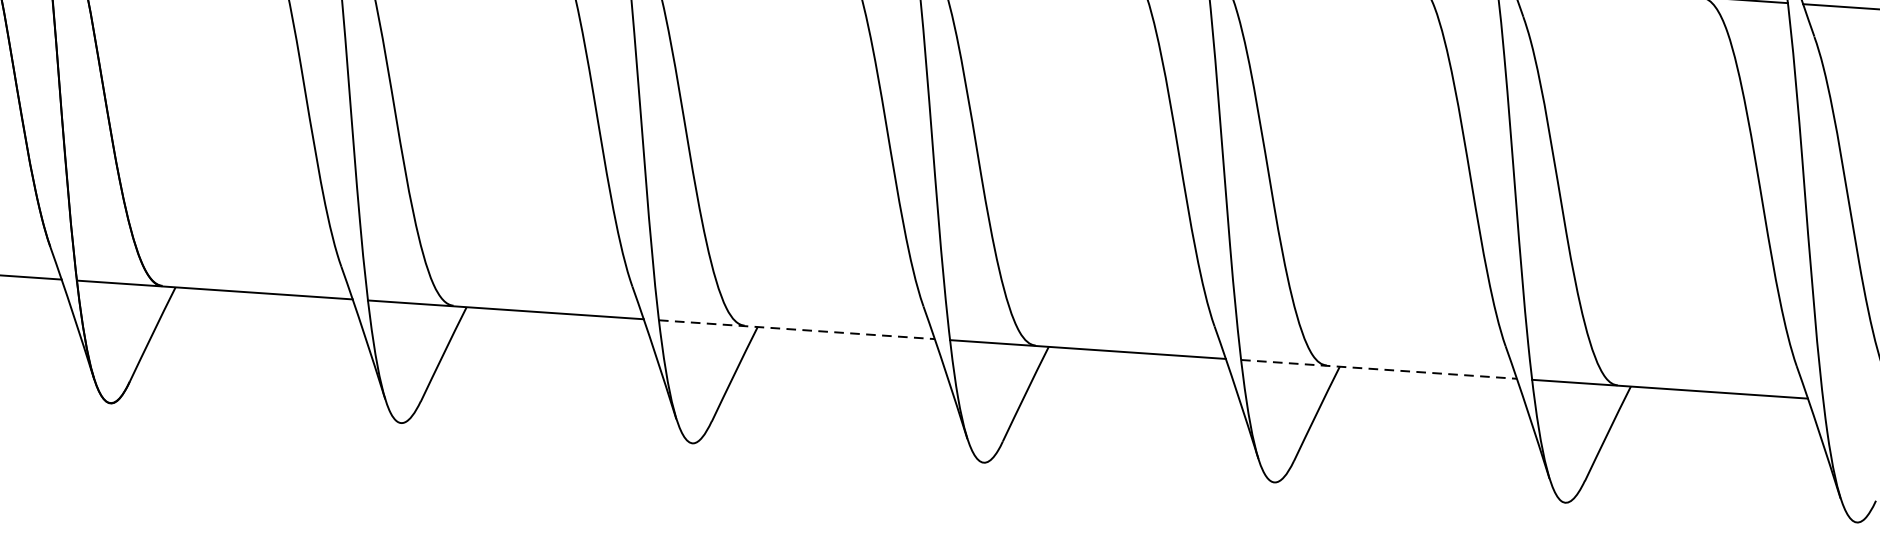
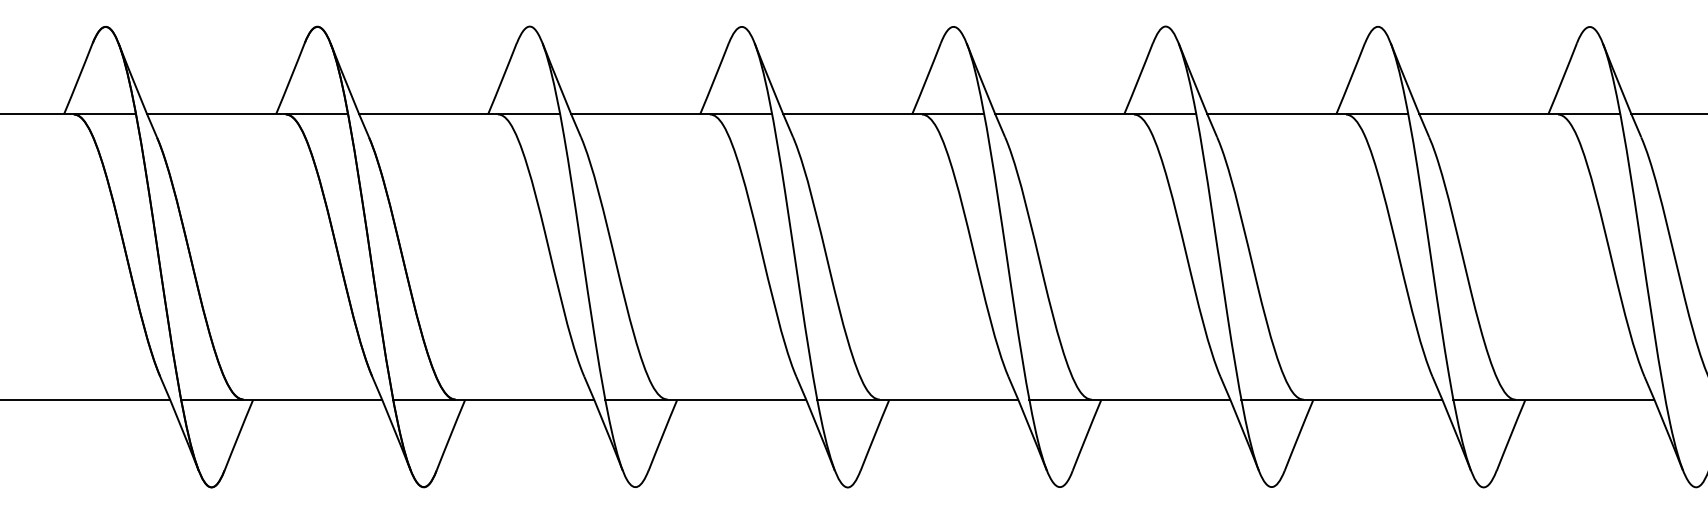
line: (797, 329) -> (918, 399), dashed -> solid
line: (1379, 368) -> (1342, 399), dashed -> solid

